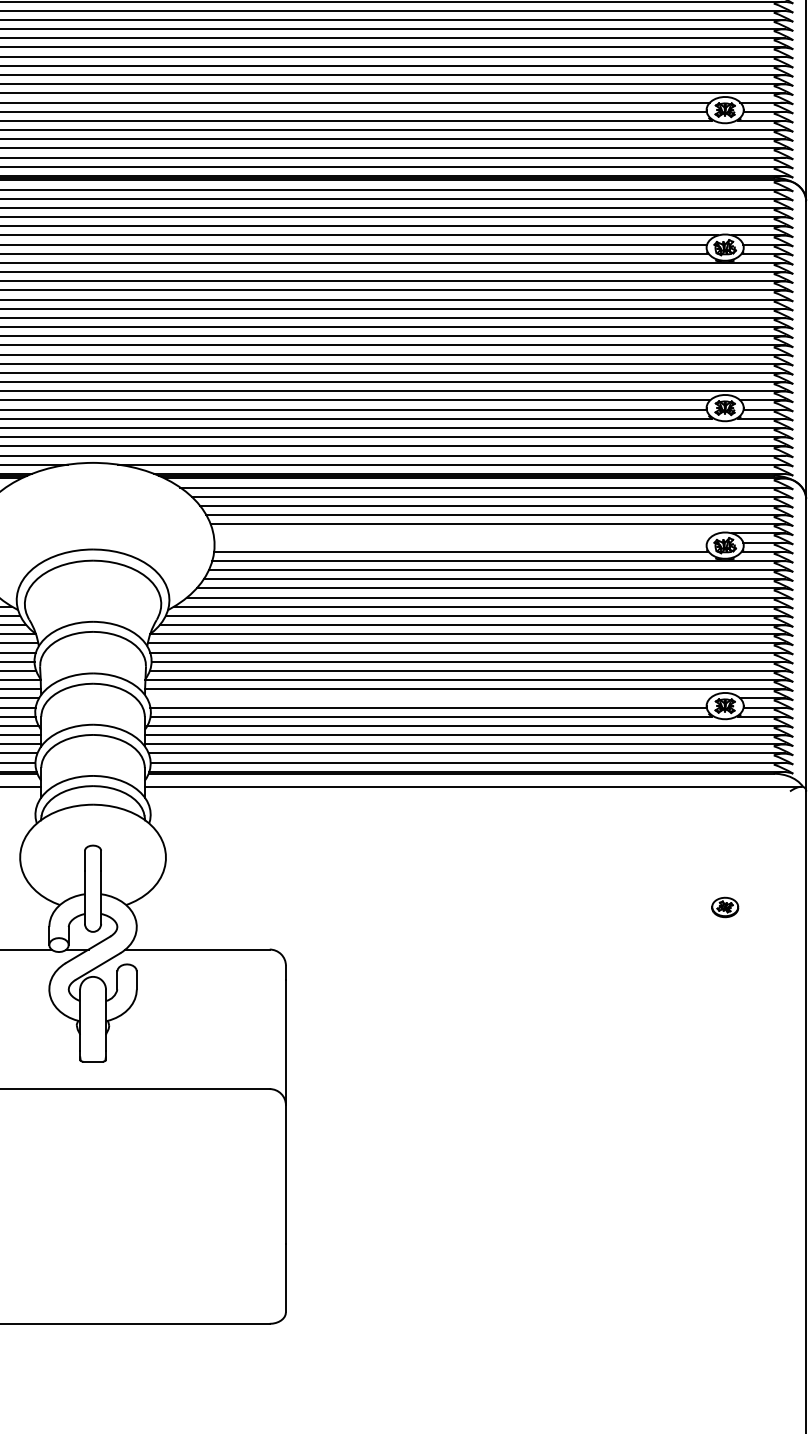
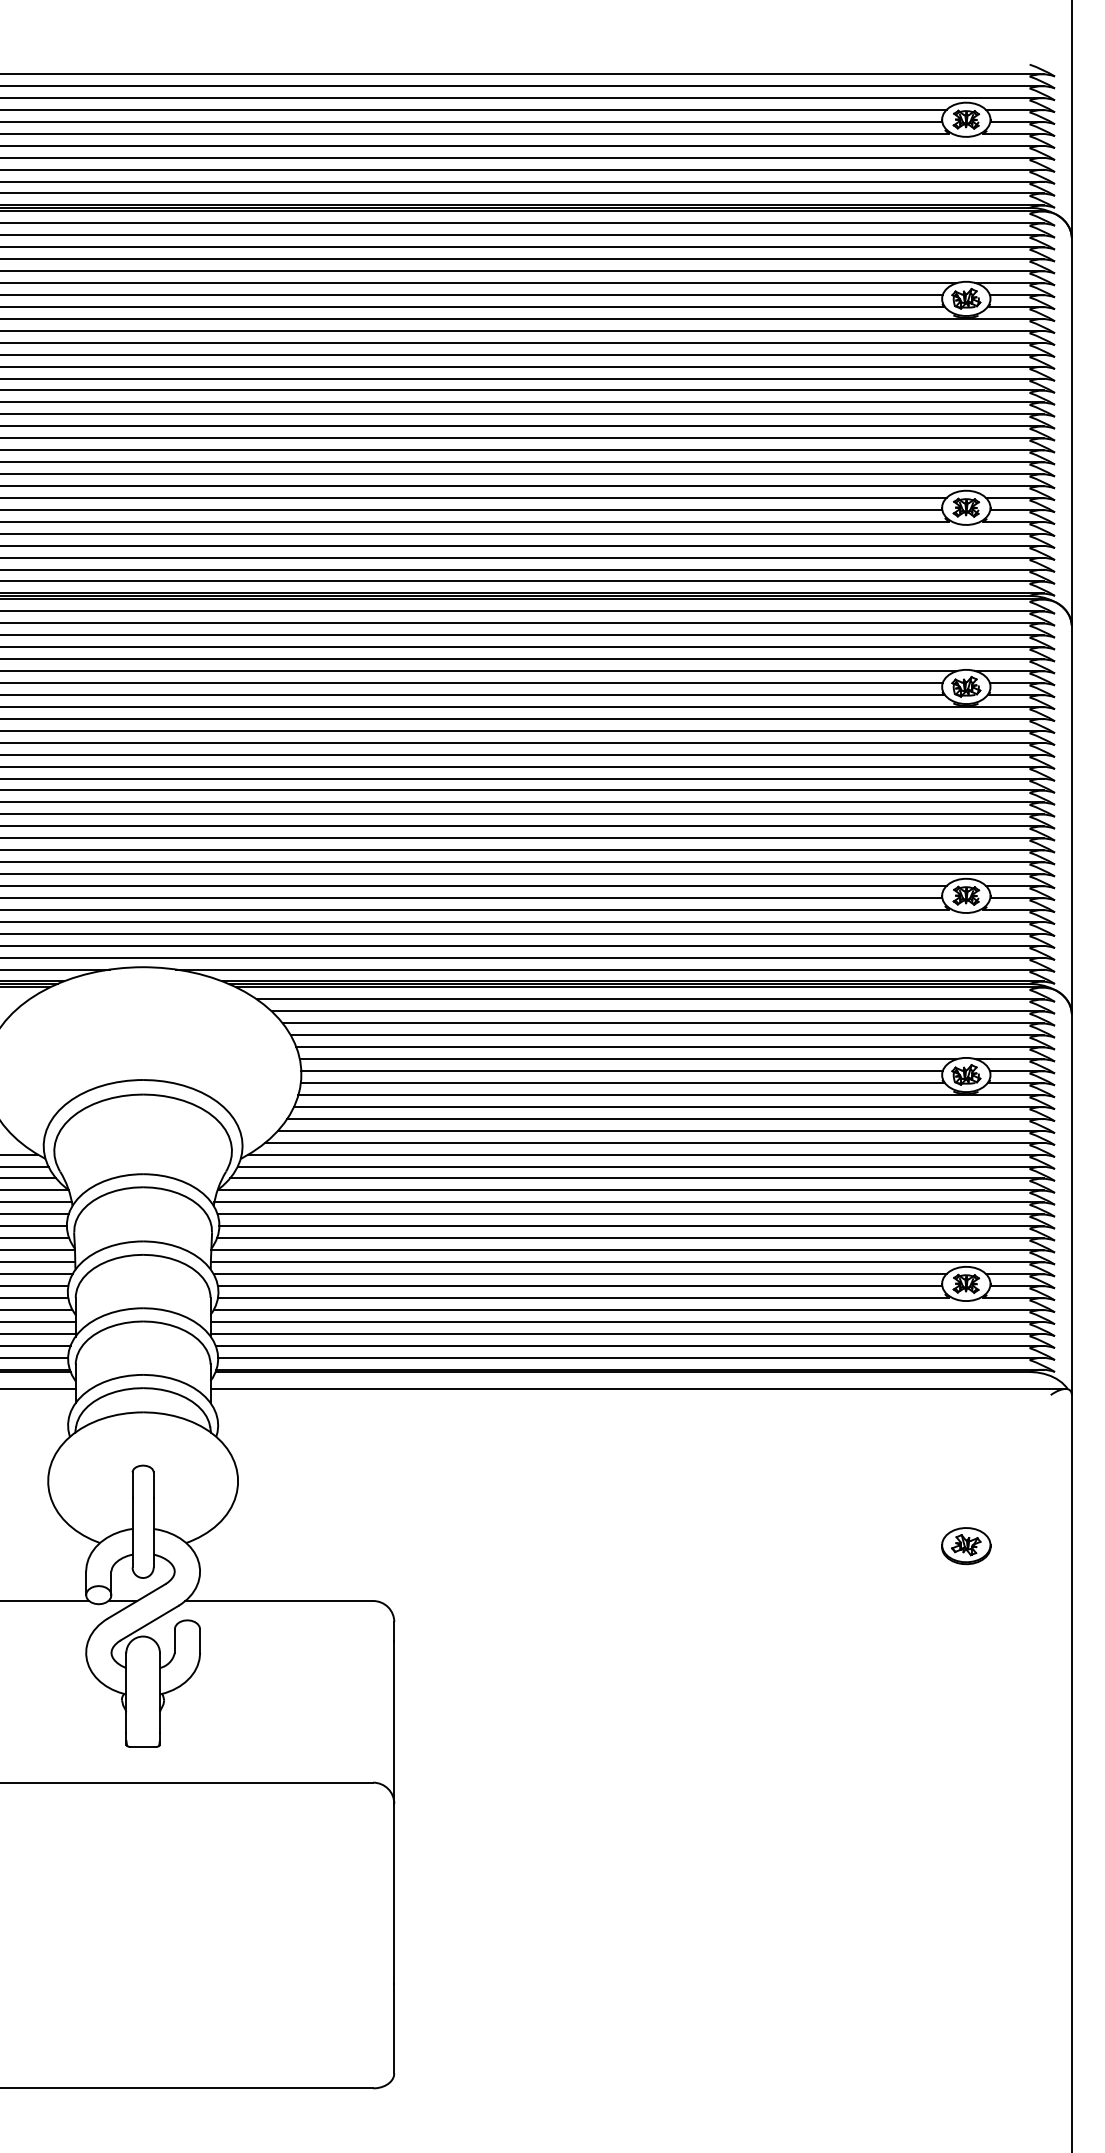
line: (465, 533) -> (628, 1059), added
line: (460, 542) -> (621, 1071), added
line: (428, 698) -> (579, 1274), added
part: (725, 907) -> (966, 1546), size x1.43

